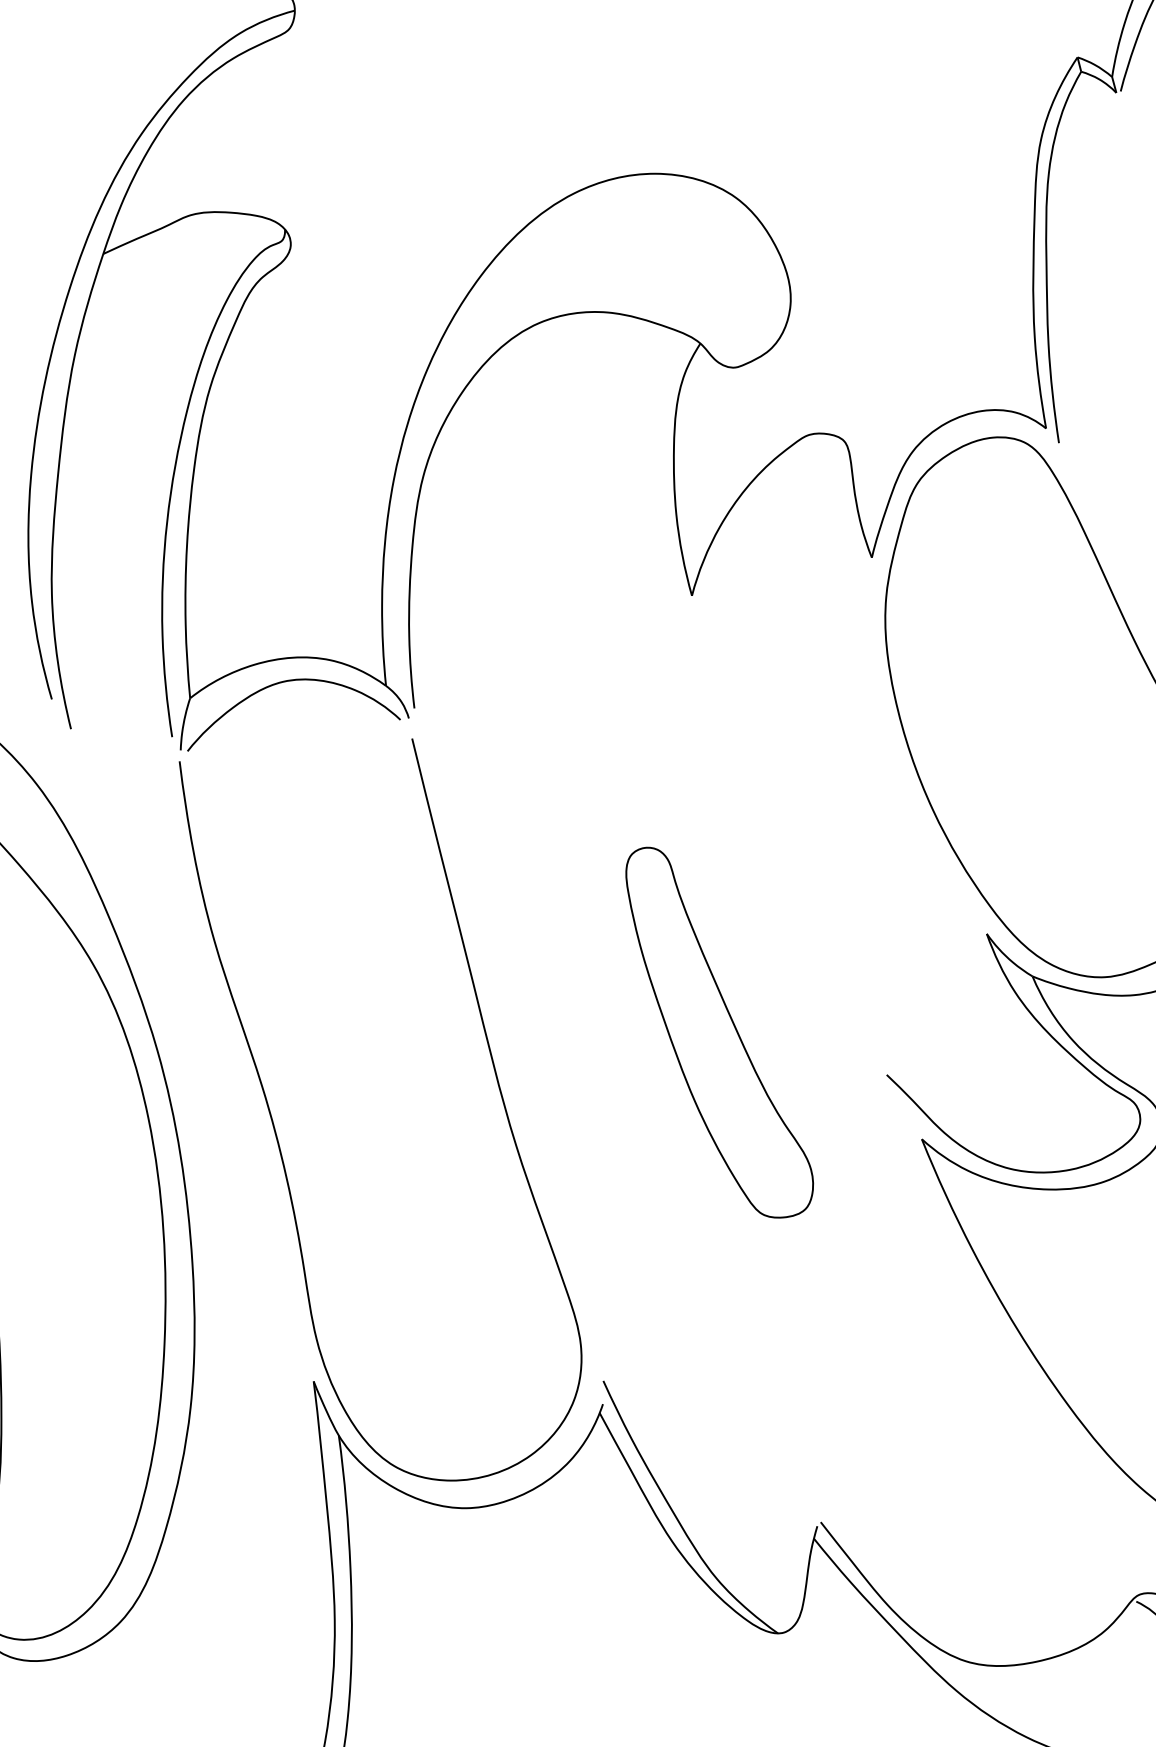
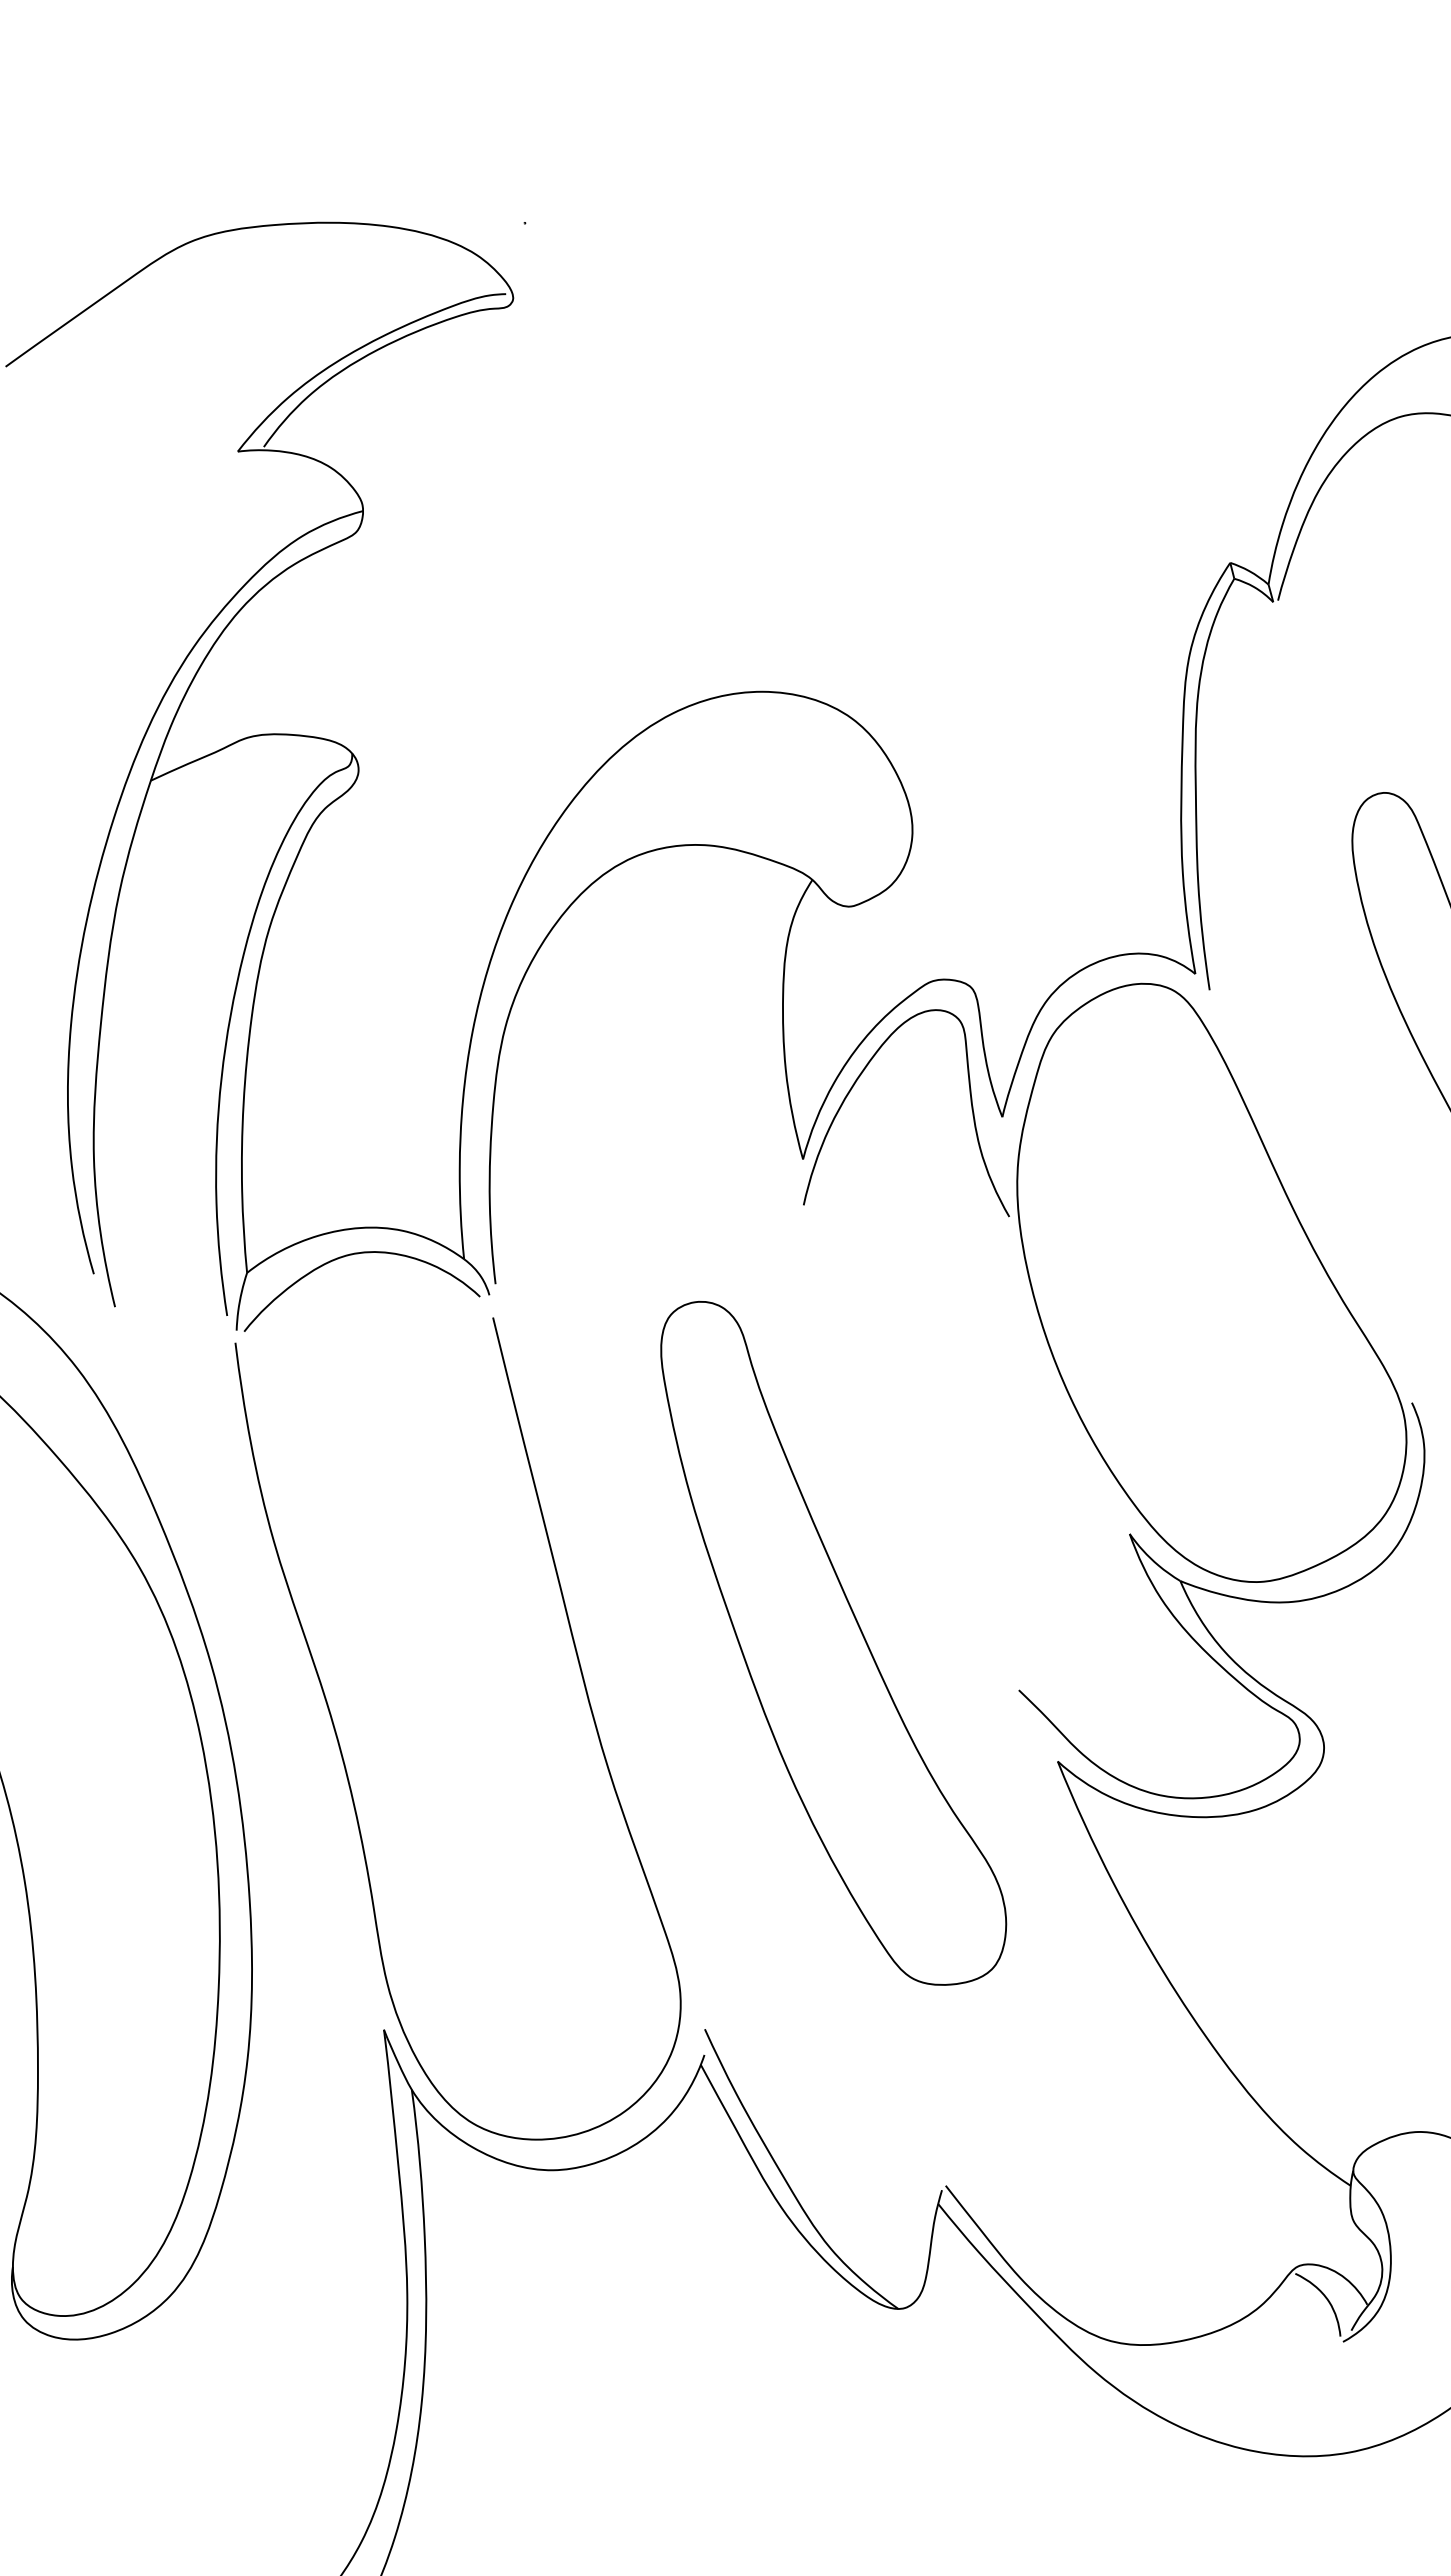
curve: (742, 523) -> (858, 1079), added
part: (719, 1032) -> (833, 1643), size x1.67

